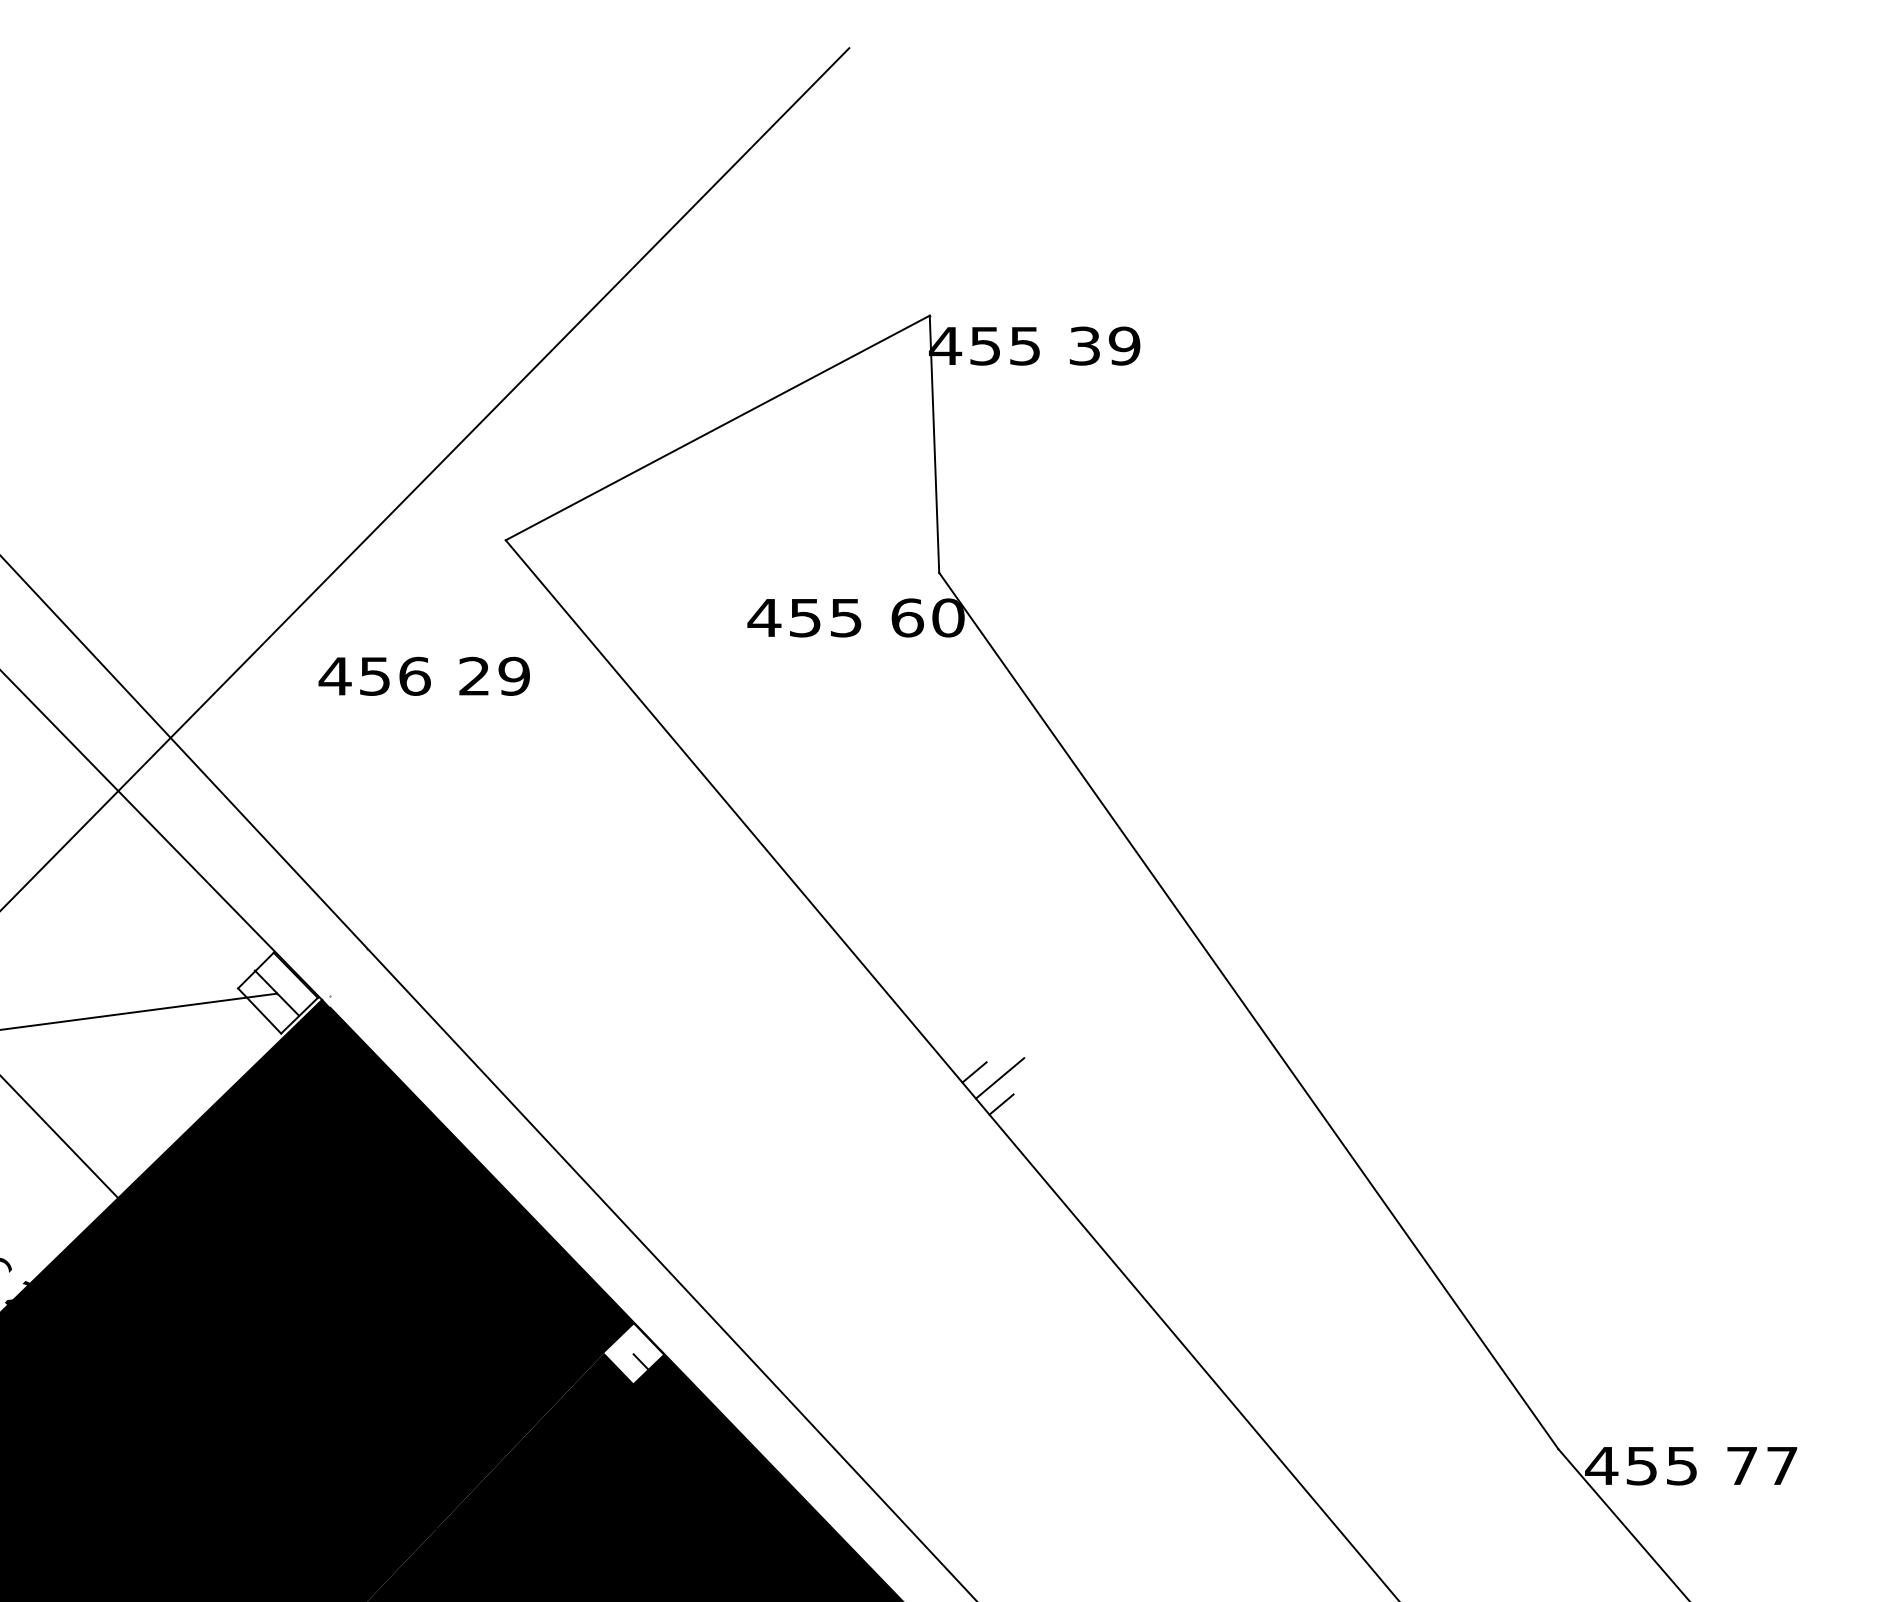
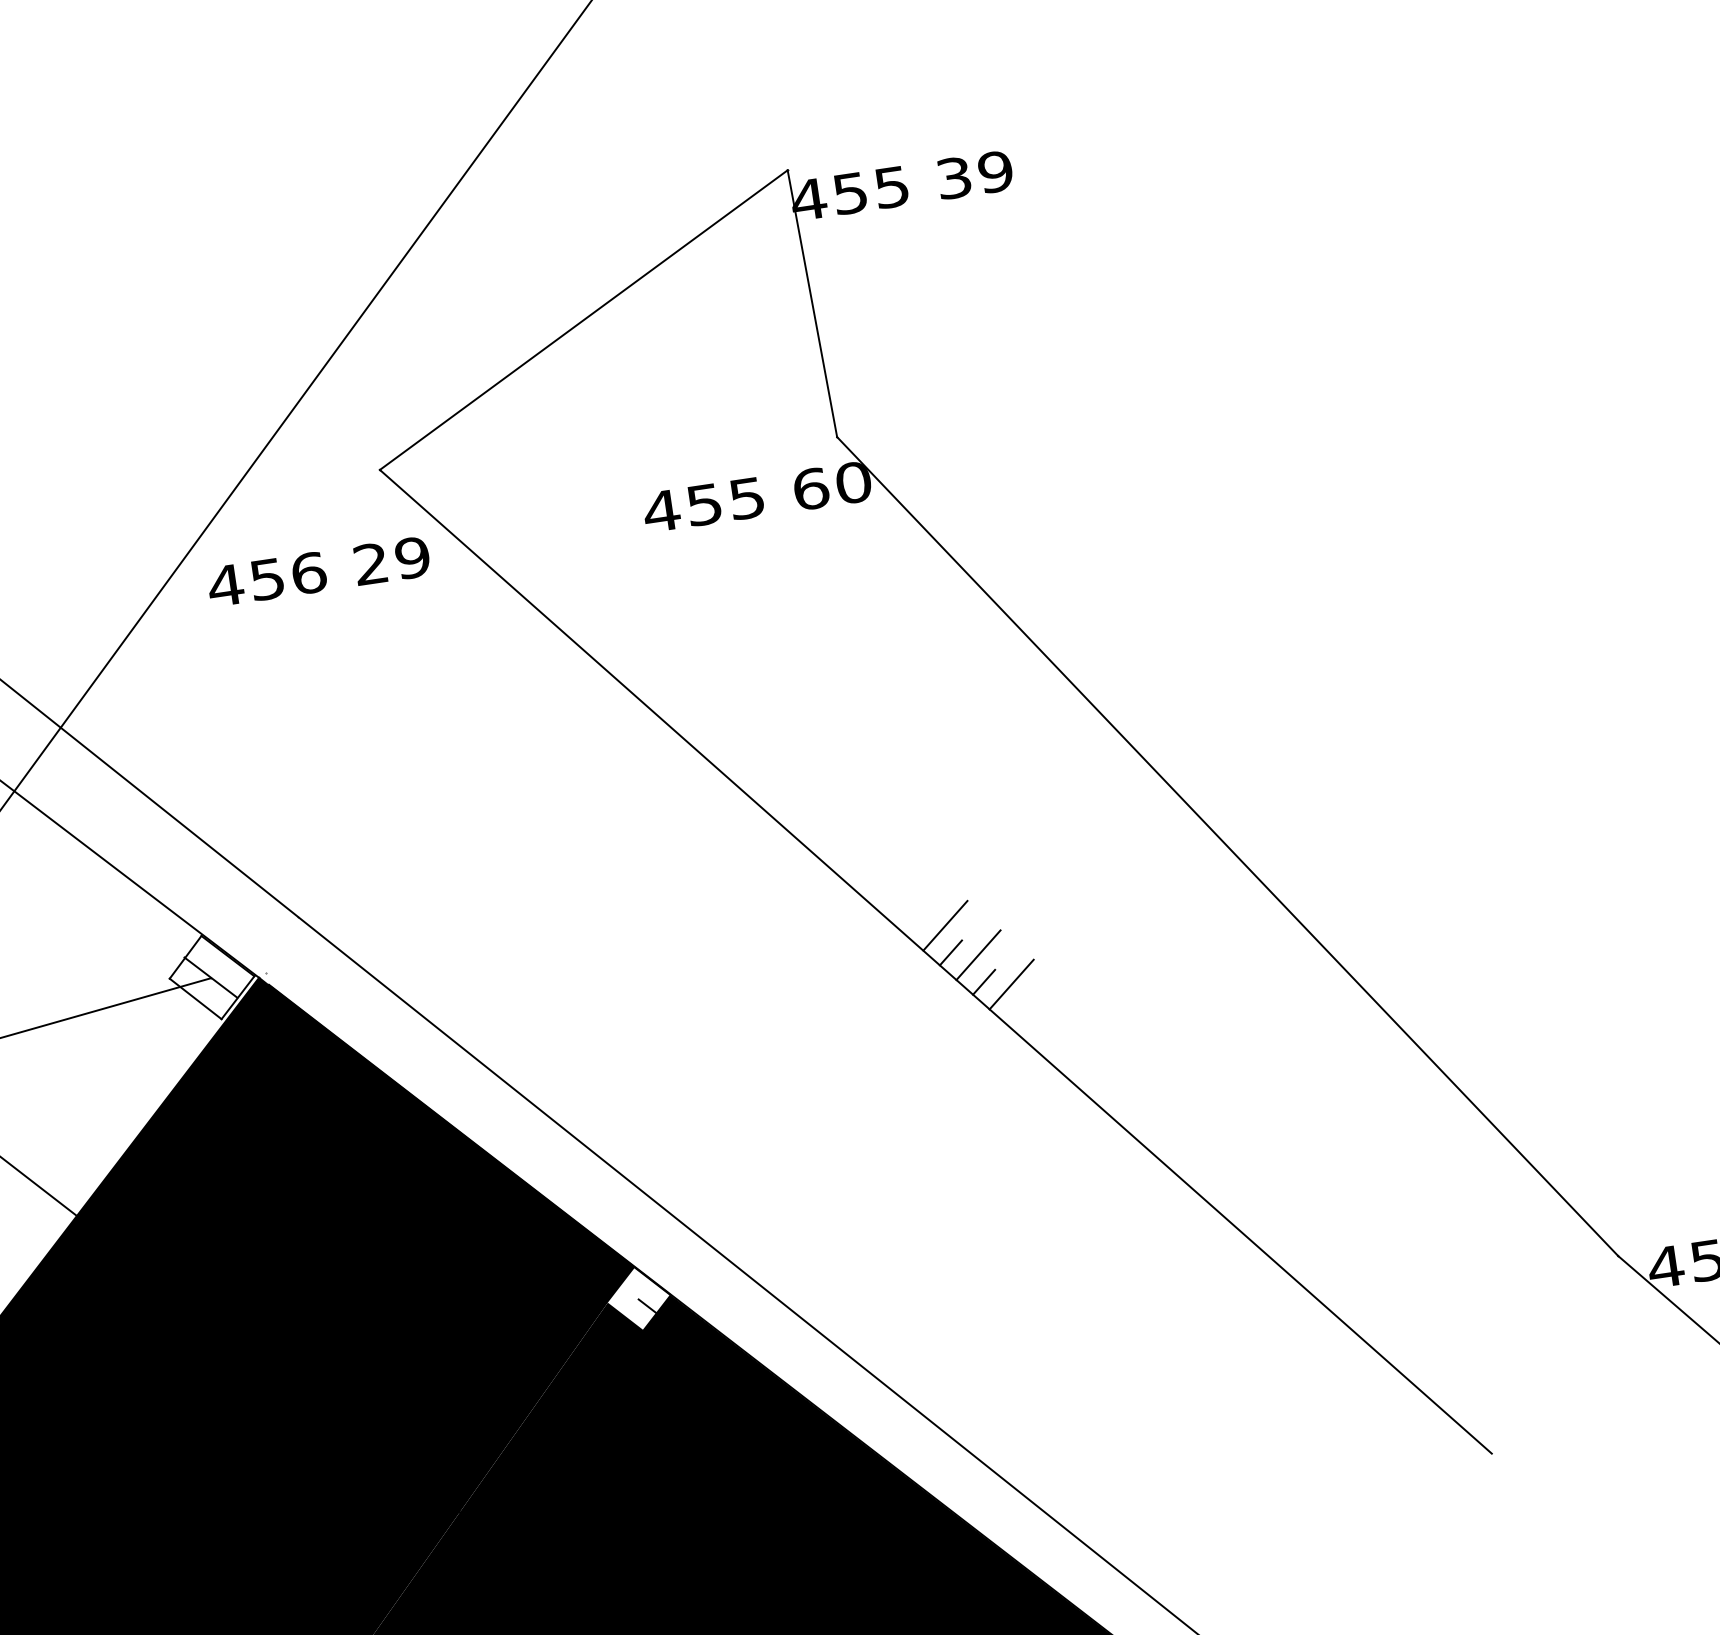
text: (423, 675) -> (317, 571), moved
line: (972, 1046) -> (944, 926), added
line: (1026, 1110) -> (1011, 984), added

